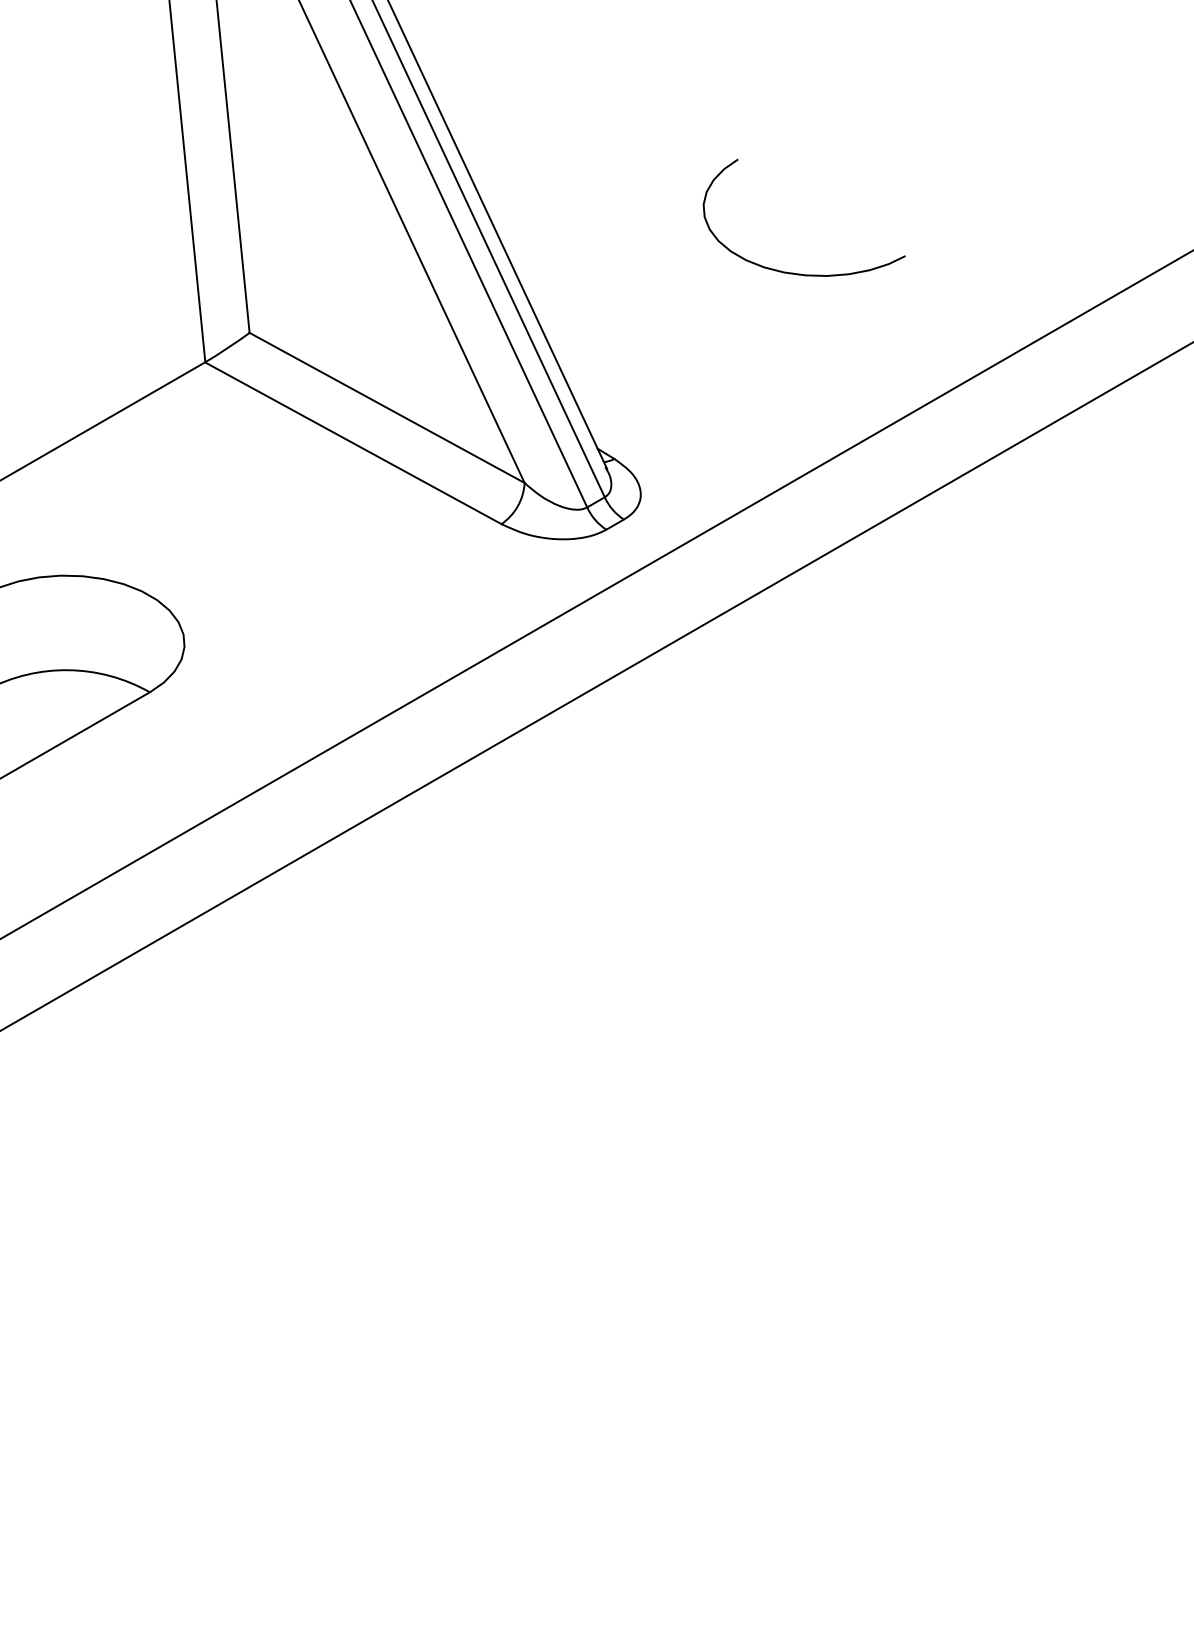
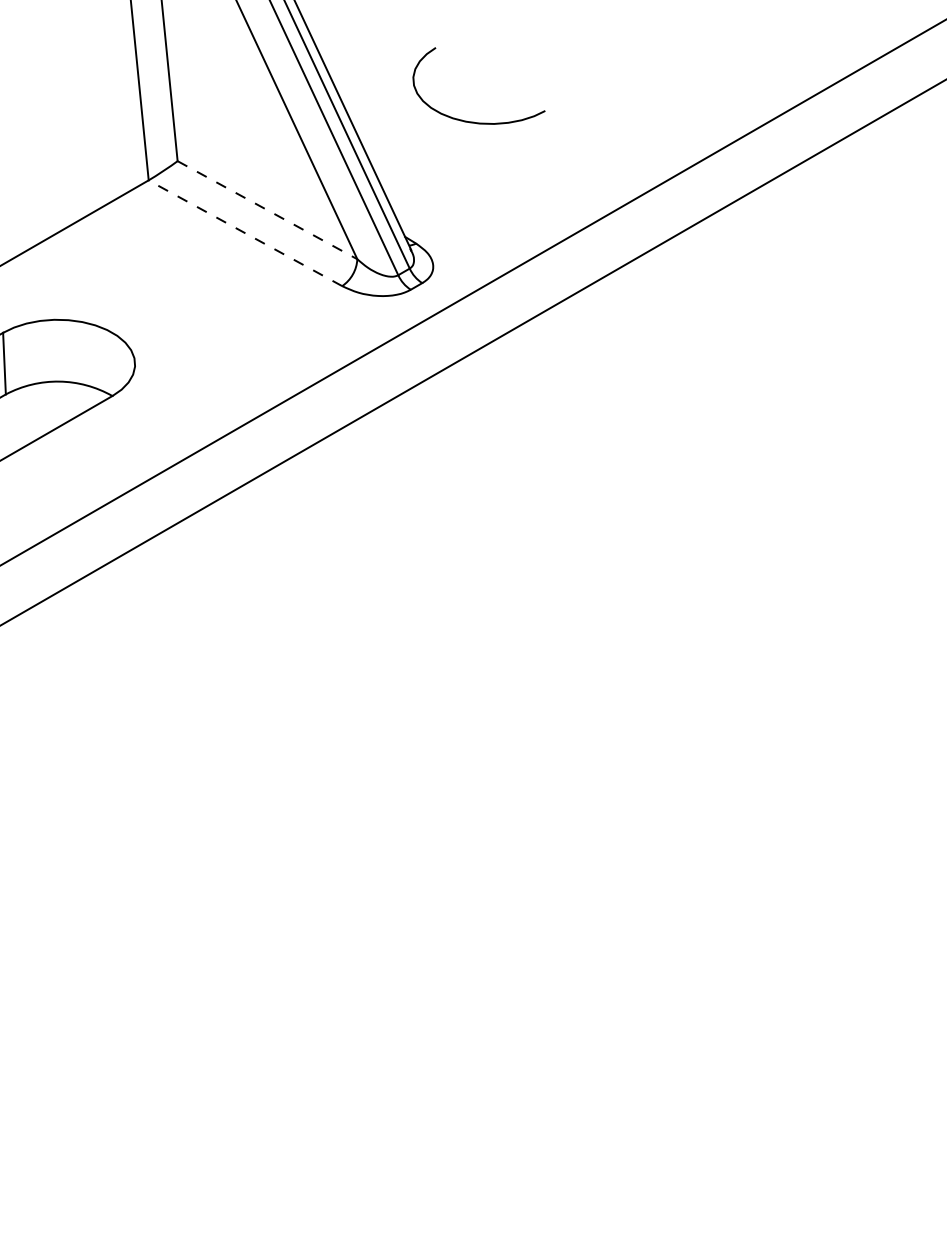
curve: (797, 272) -> (474, 121), moved
line: (387, 408) -> (267, 210), solid -> dashed
line: (351, 443) -> (244, 233), solid -> dashed

